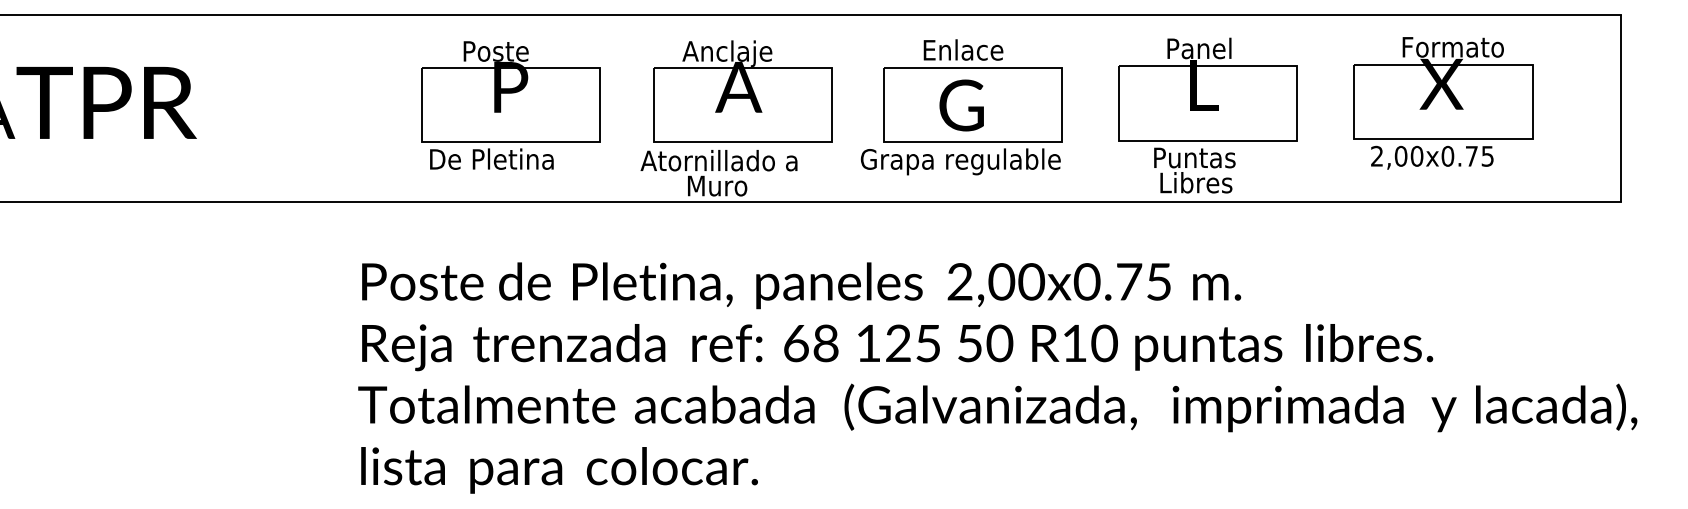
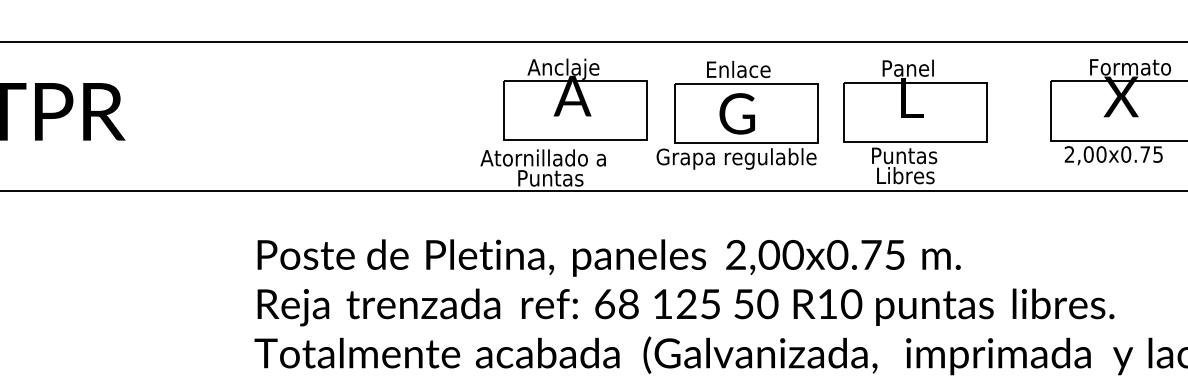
part: (742, 91) -> (575, 99), moved
part: (510, 105) -> (376, 113), removed
part: (1207, 115) -> (914, 121), moved
text: (729, 185) -> (551, 177), Muro -> Puntas

